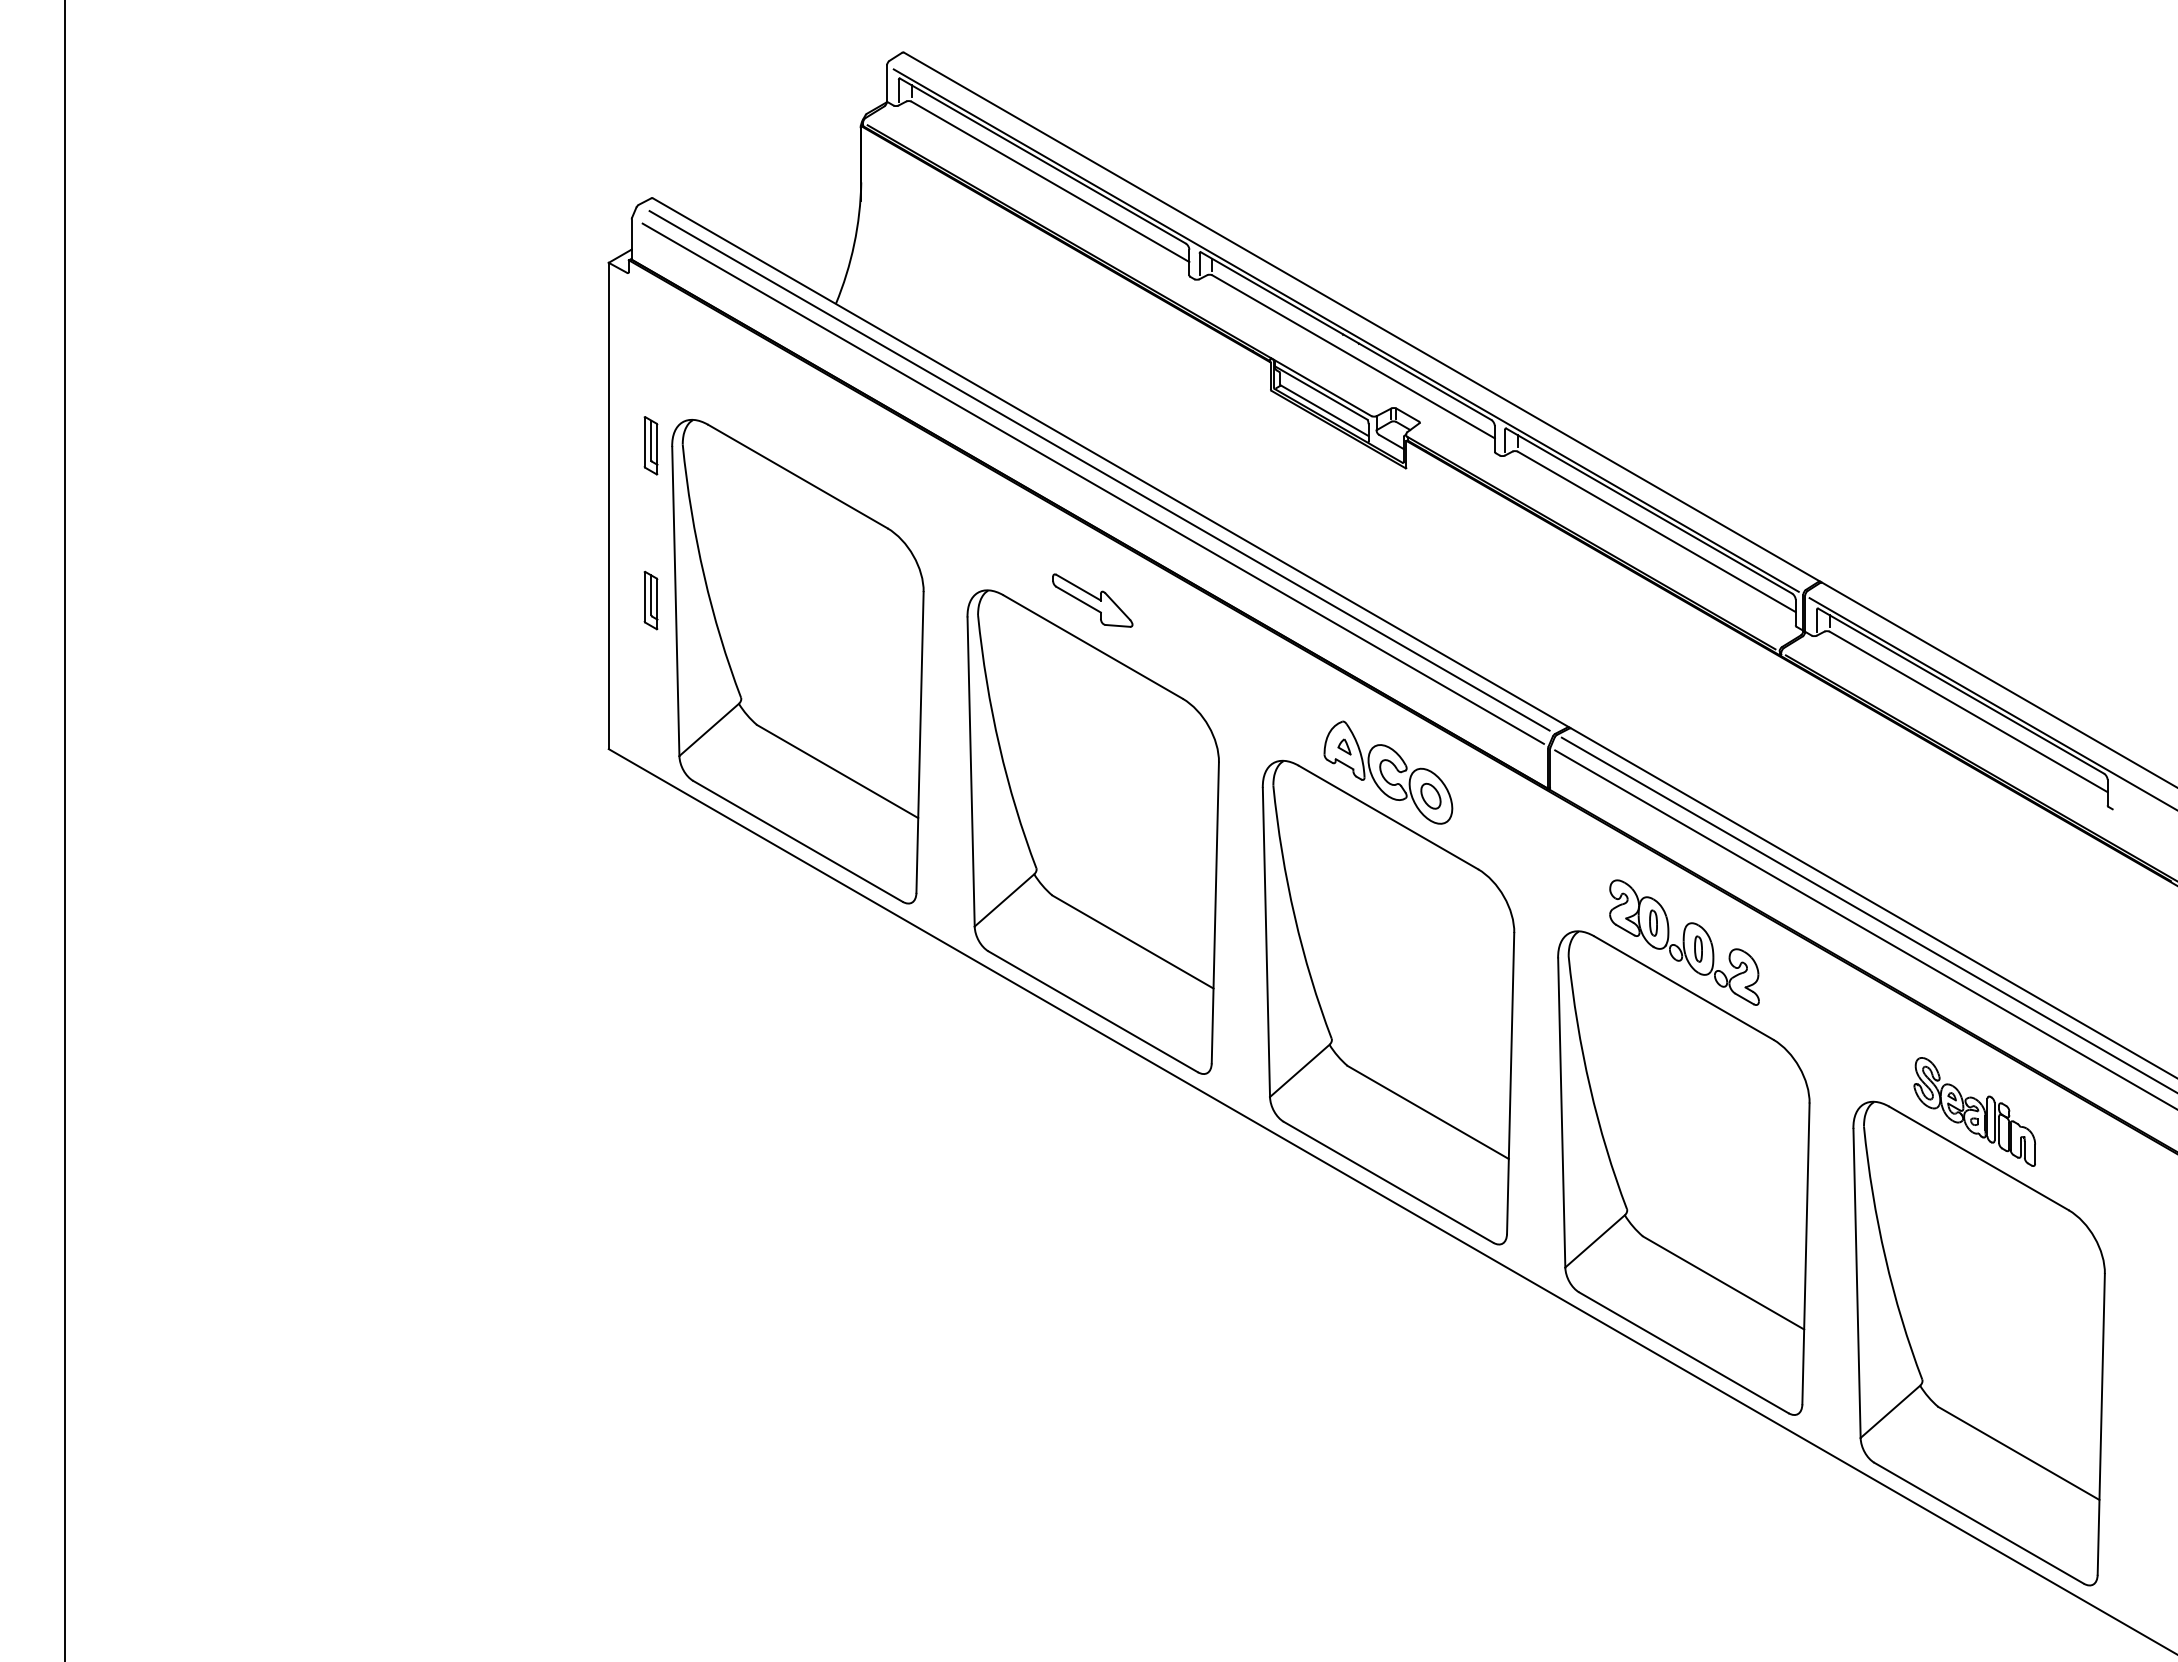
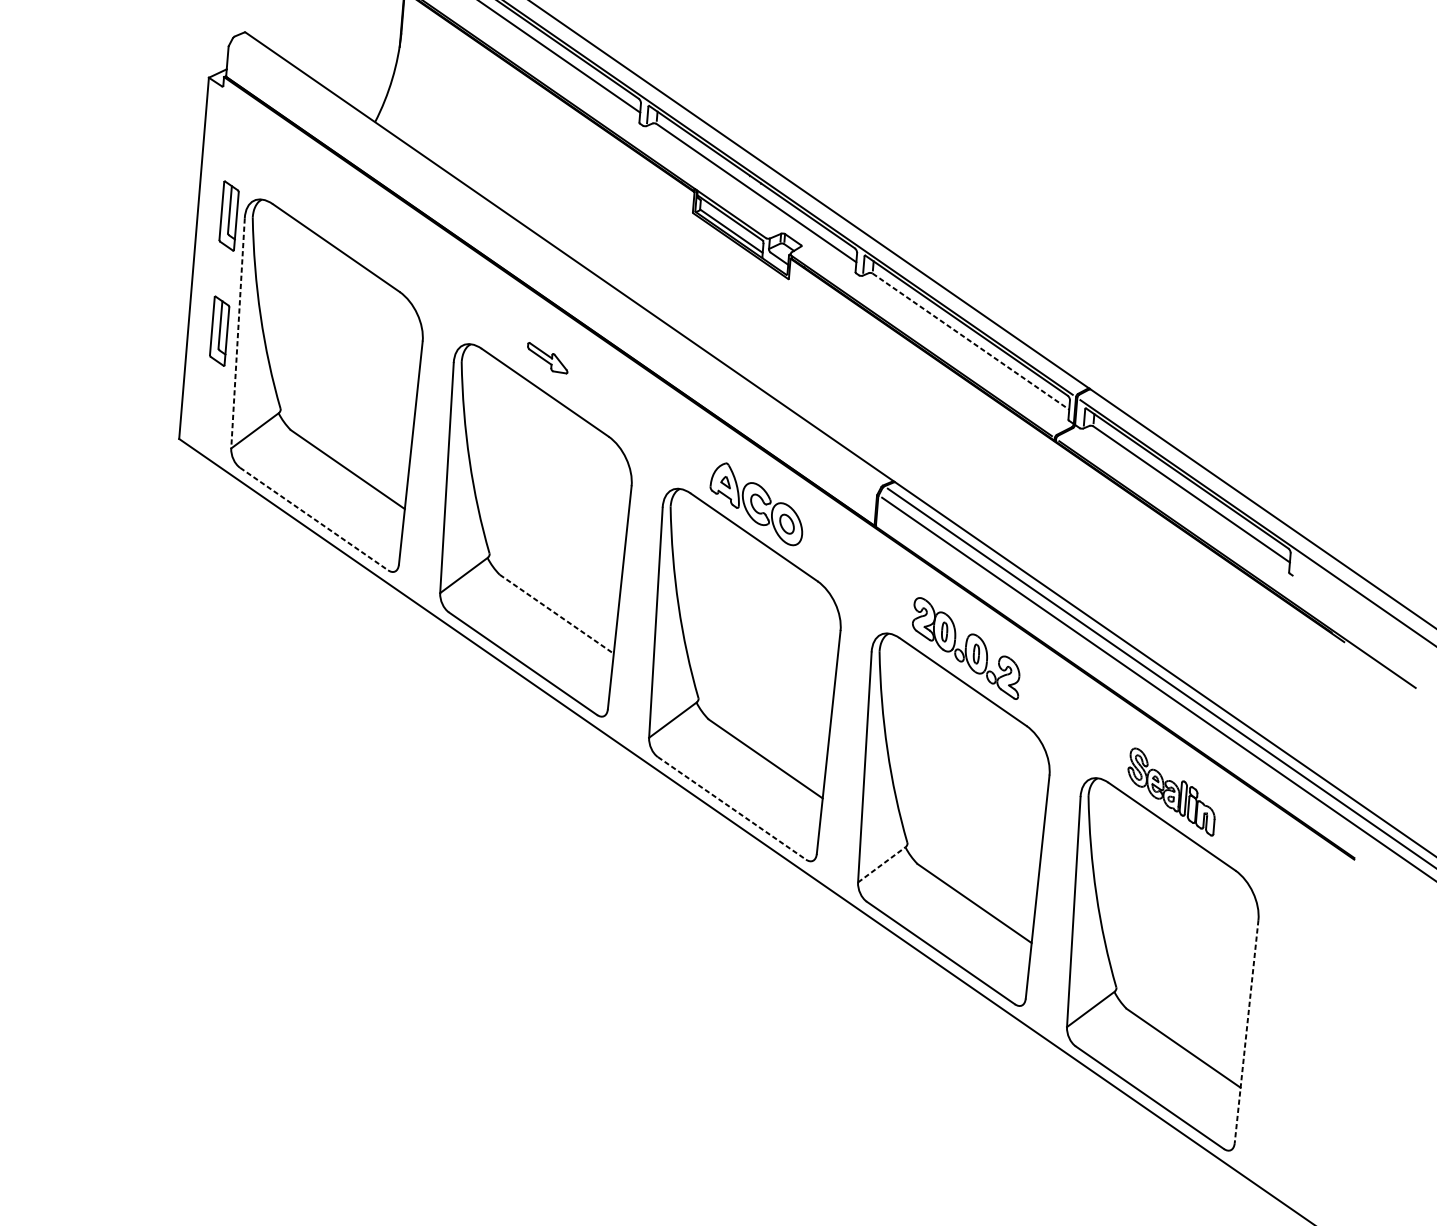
part: (650, 445) -> (228, 215), size x1.6
line: (1099, 470) -> (560, 261), removed
line: (1092, 483) -> (554, 271), removed
line: (1657, 532) -> (971, 342), solid -> dashed
part: (650, 600) -> (219, 331), size x1.6
part: (1092, 600) -> (547, 358), size x0.7
line: (675, 601) -> (237, 333), solid -> dashed
line: (797, 841) -> (313, 519), solid -> dashed
line: (1133, 942) -> (557, 614), solid -> dashed
line: (1388, 1182) -> (731, 808), solid -> dashed
line: (1595, 1241) -> (882, 864), solid -> dashed
line: (2101, 1424) -> (1246, 1031), solid -> dashed

